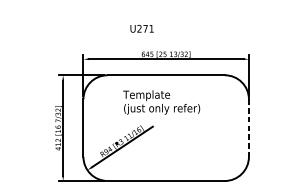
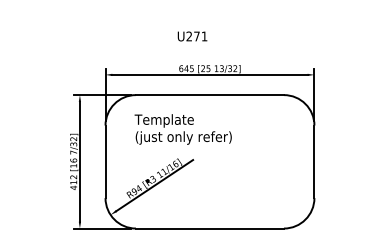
text: (142, 28) -> (192, 36), moved
text: (161, 102) -> (182, 129), moved
line: (249, 128) -> (314, 162), dashed -> solid

